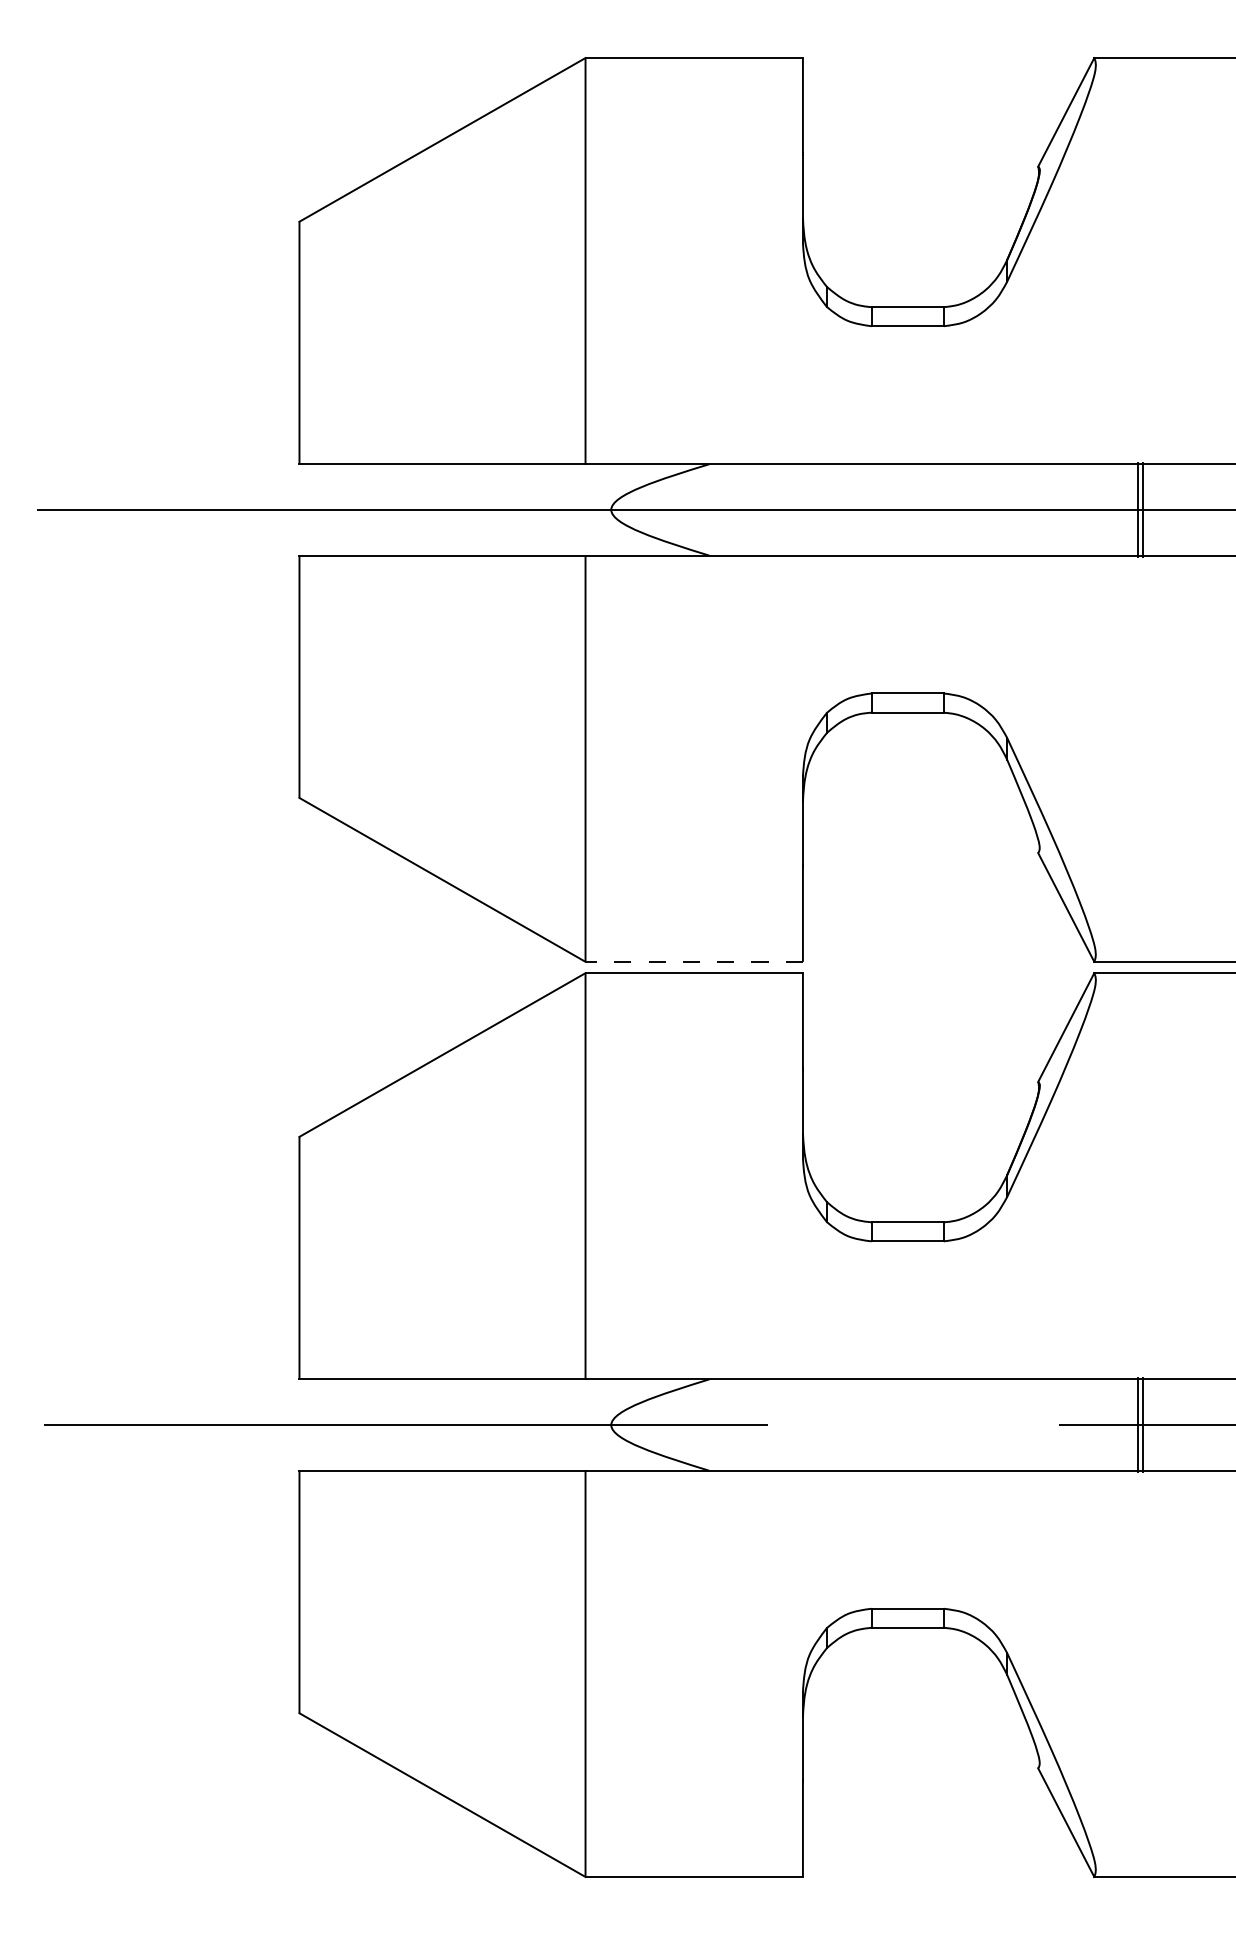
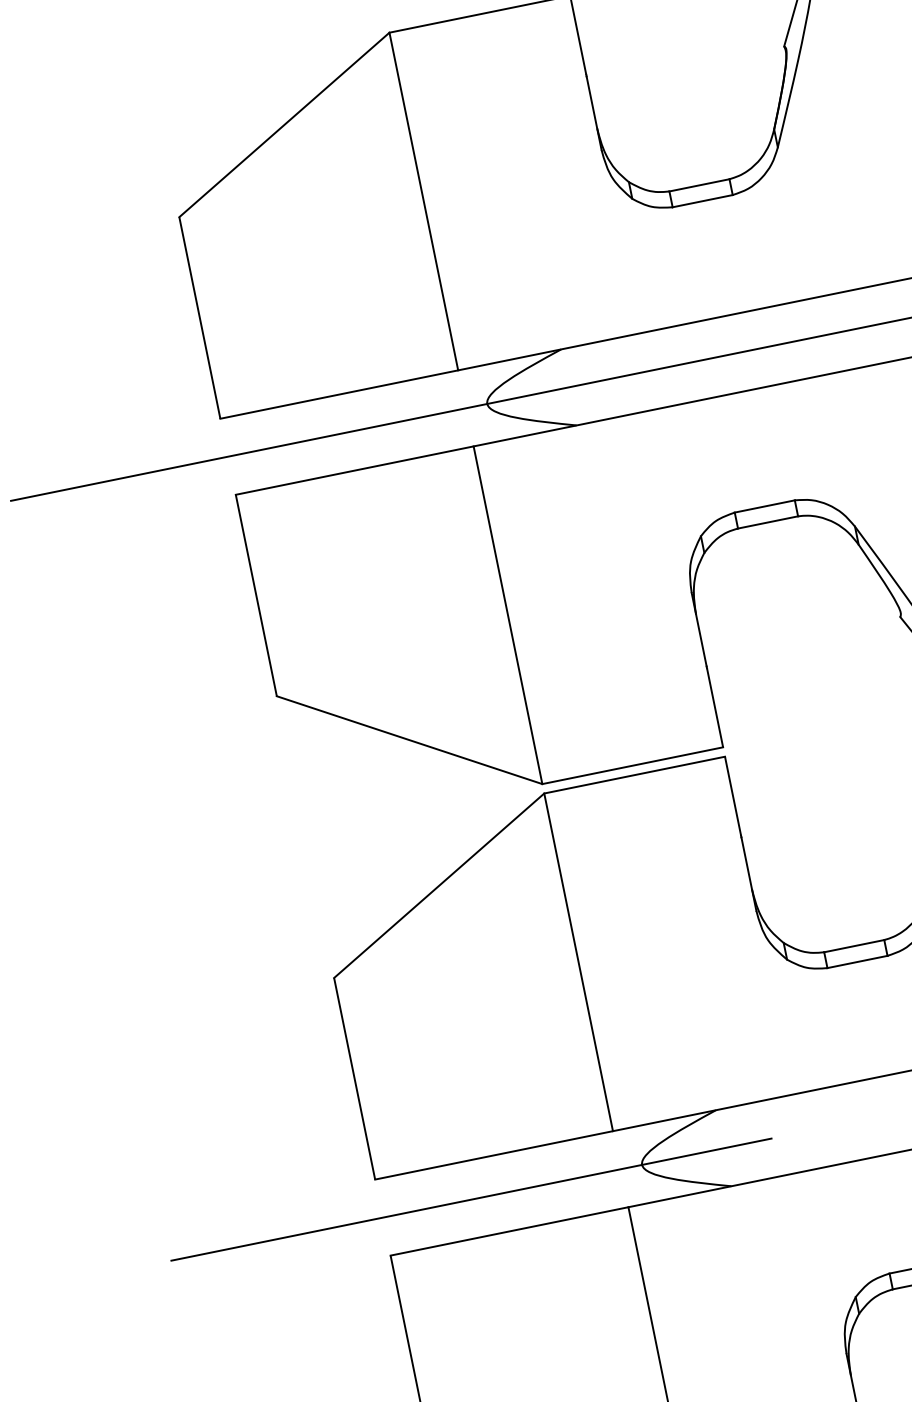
line: (694, 961) -> (632, 765), dashed -> solid

